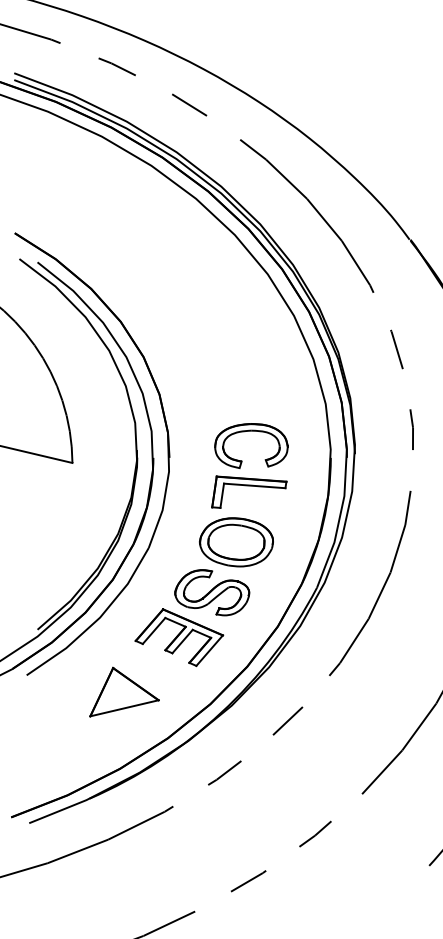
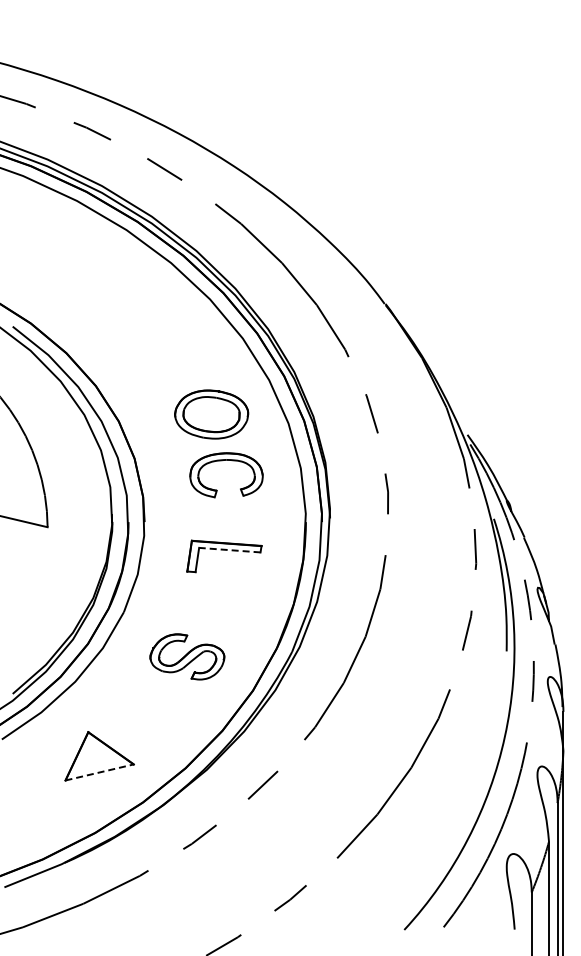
part: (247, 432) -> (222, 461), moved
line: (254, 486) -> (229, 550), solid -> dashed
part: (236, 542) -> (211, 414), moved
part: (179, 637) -> (154, 701), removed
line: (125, 708) -> (100, 772), solid -> dashed

